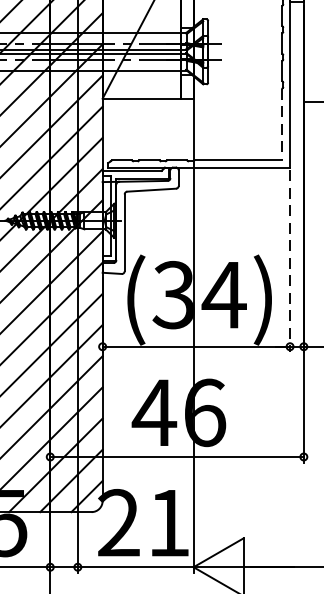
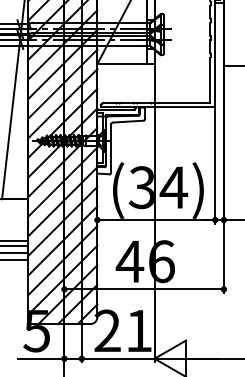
line: (282, 124) -> (210, 80), dashed -> solid
line: (290, 261) -> (215, 166), dashed -> solid

